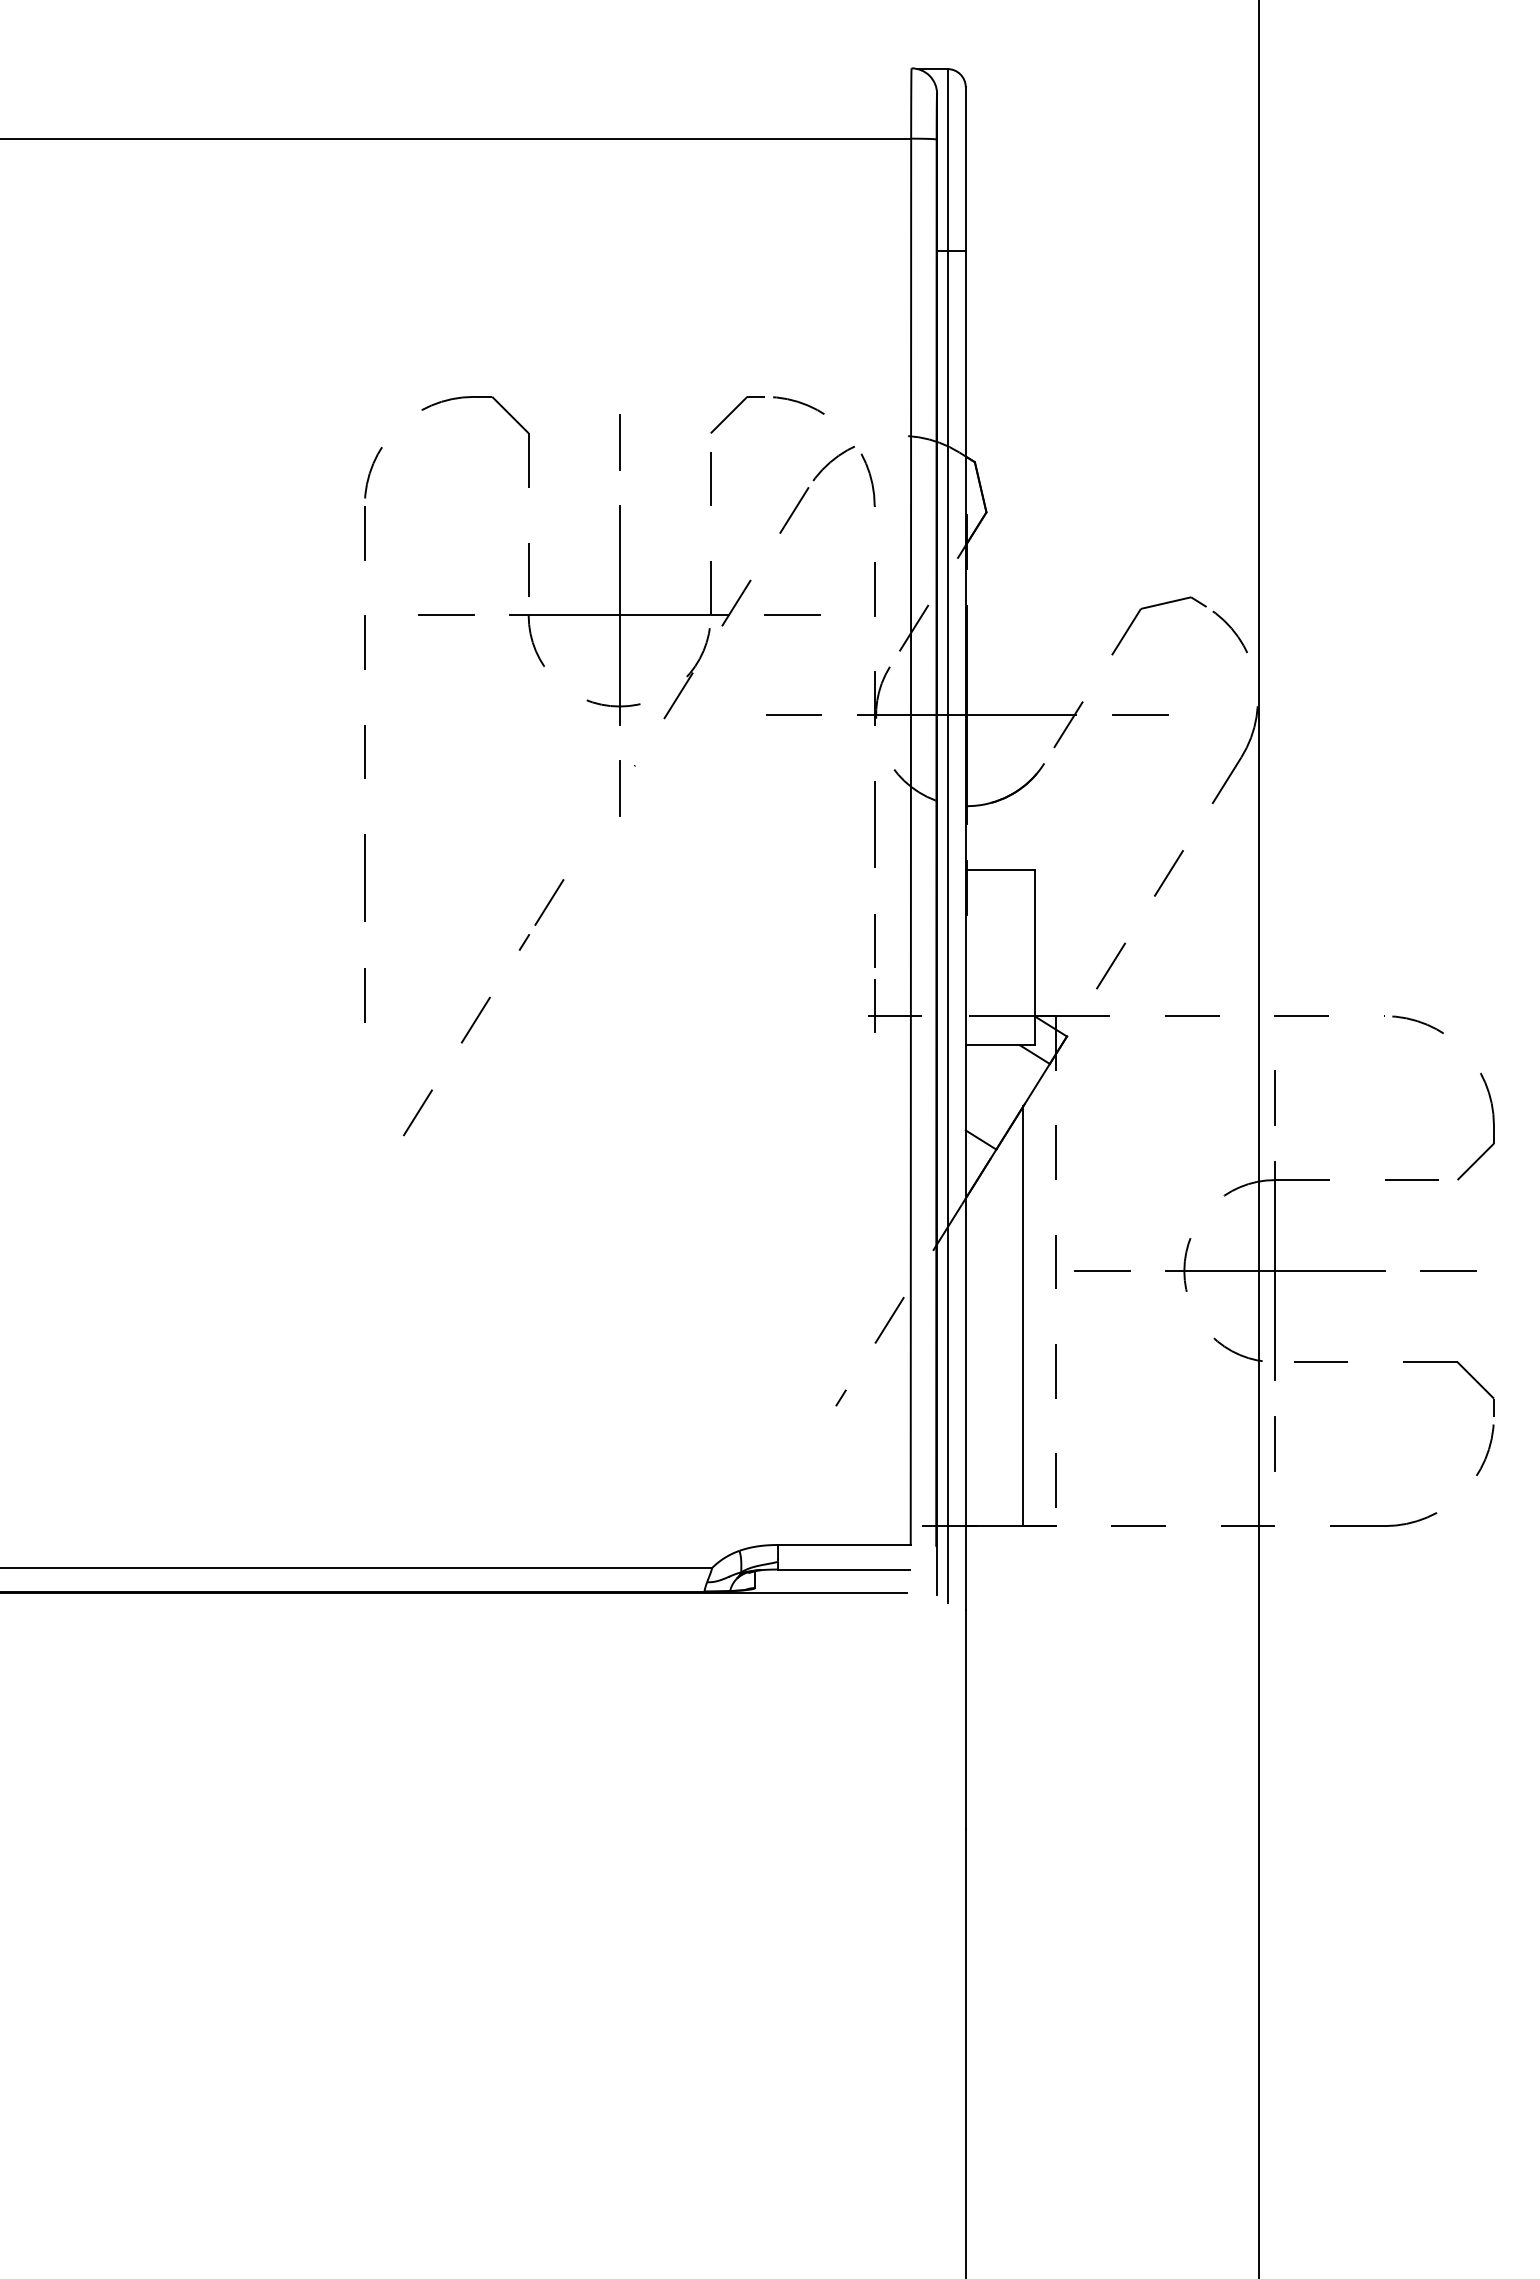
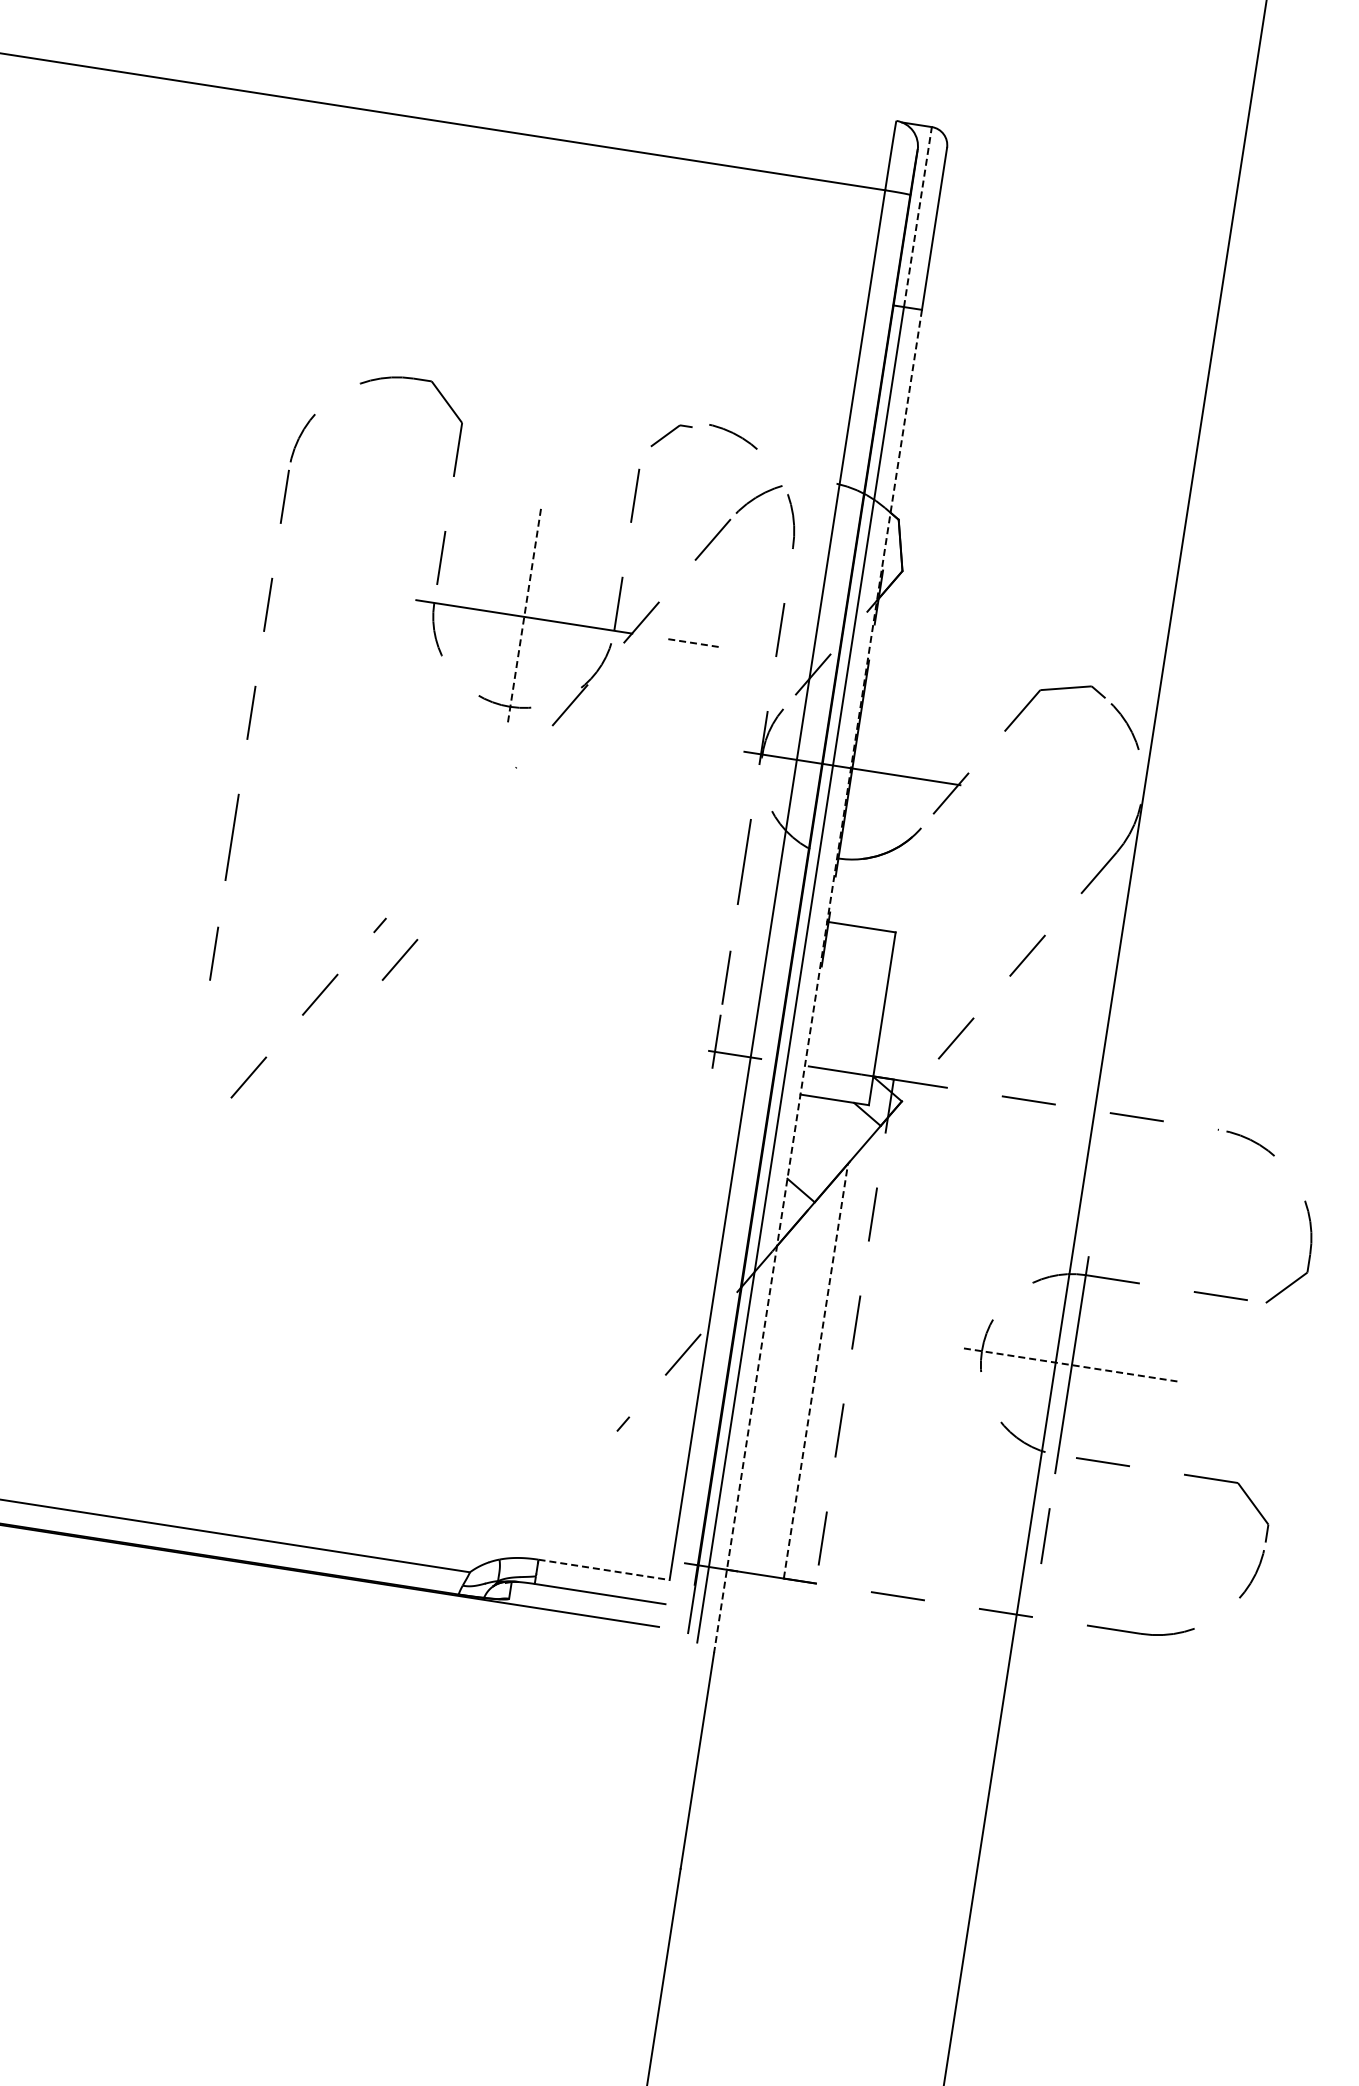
line: (947, 159) -> (917, 216), solid -> dashed
part: (737, 414) -> (671, 436), size x0.7
line: (619, 442) -> (550, 445), removed
line: (446, 615) -> (353, 590), removed
line: (619, 615) -> (524, 616), solid -> dashed
line: (793, 615) -> (696, 643), solid -> dashed
line: (1140, 714) -> (1023, 794), removed
line: (793, 715) -> (680, 742), removed
line: (619, 788) -> (497, 787), removed
line: (549, 902) -> (400, 959), moved
line: (965, 931) -> (817, 982), solid -> dashed
line: (1275, 1097) -> (1098, 1193), removed
line: (1102, 1271) -> (901, 1339), removed
line: (1275, 1271) -> (1071, 1365), solid -> dashed
line: (1448, 1271) -> (1242, 1391), removed
line: (1023, 1316) -> (816, 1371), solid -> dashed
line: (844, 1545) -> (604, 1570), solid -> dashed

